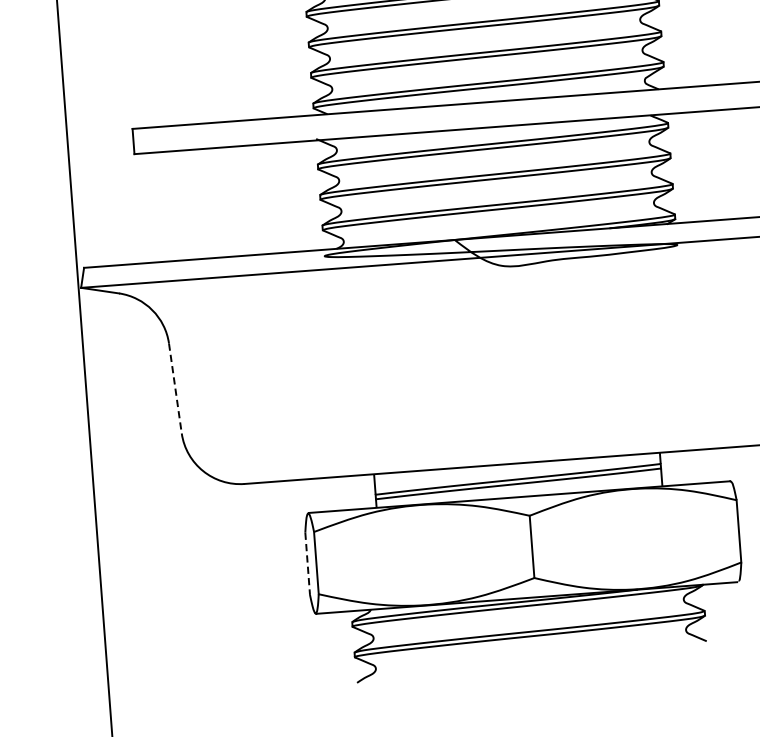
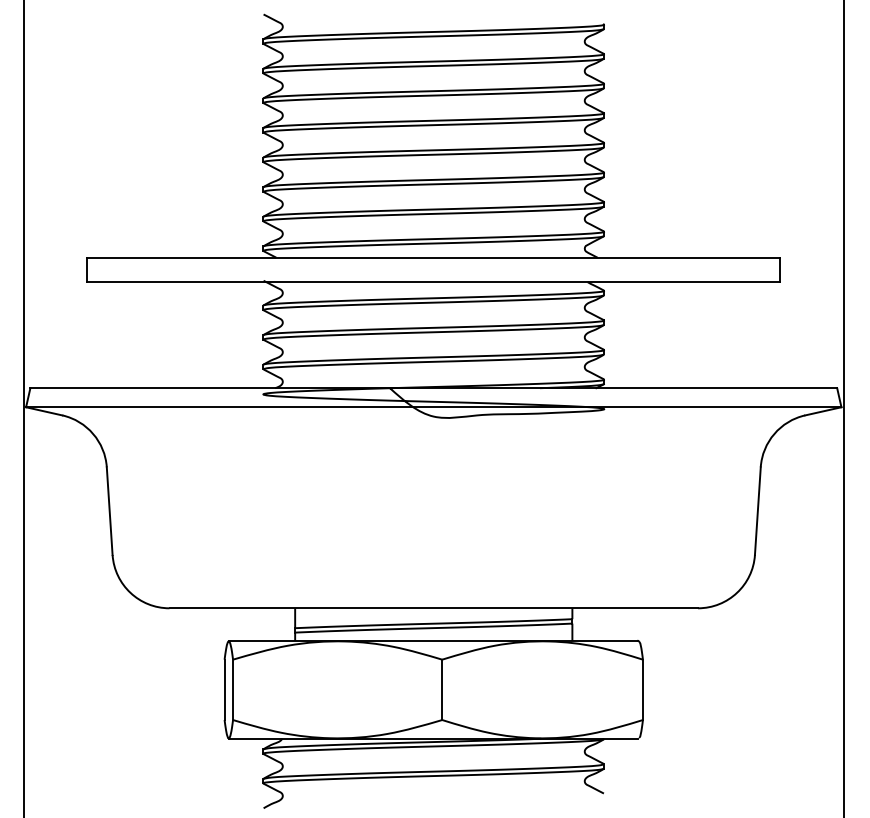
line: (175, 388) -> (109, 511), dashed -> solid
line: (307, 564) -> (224, 690), dashed -> solid

